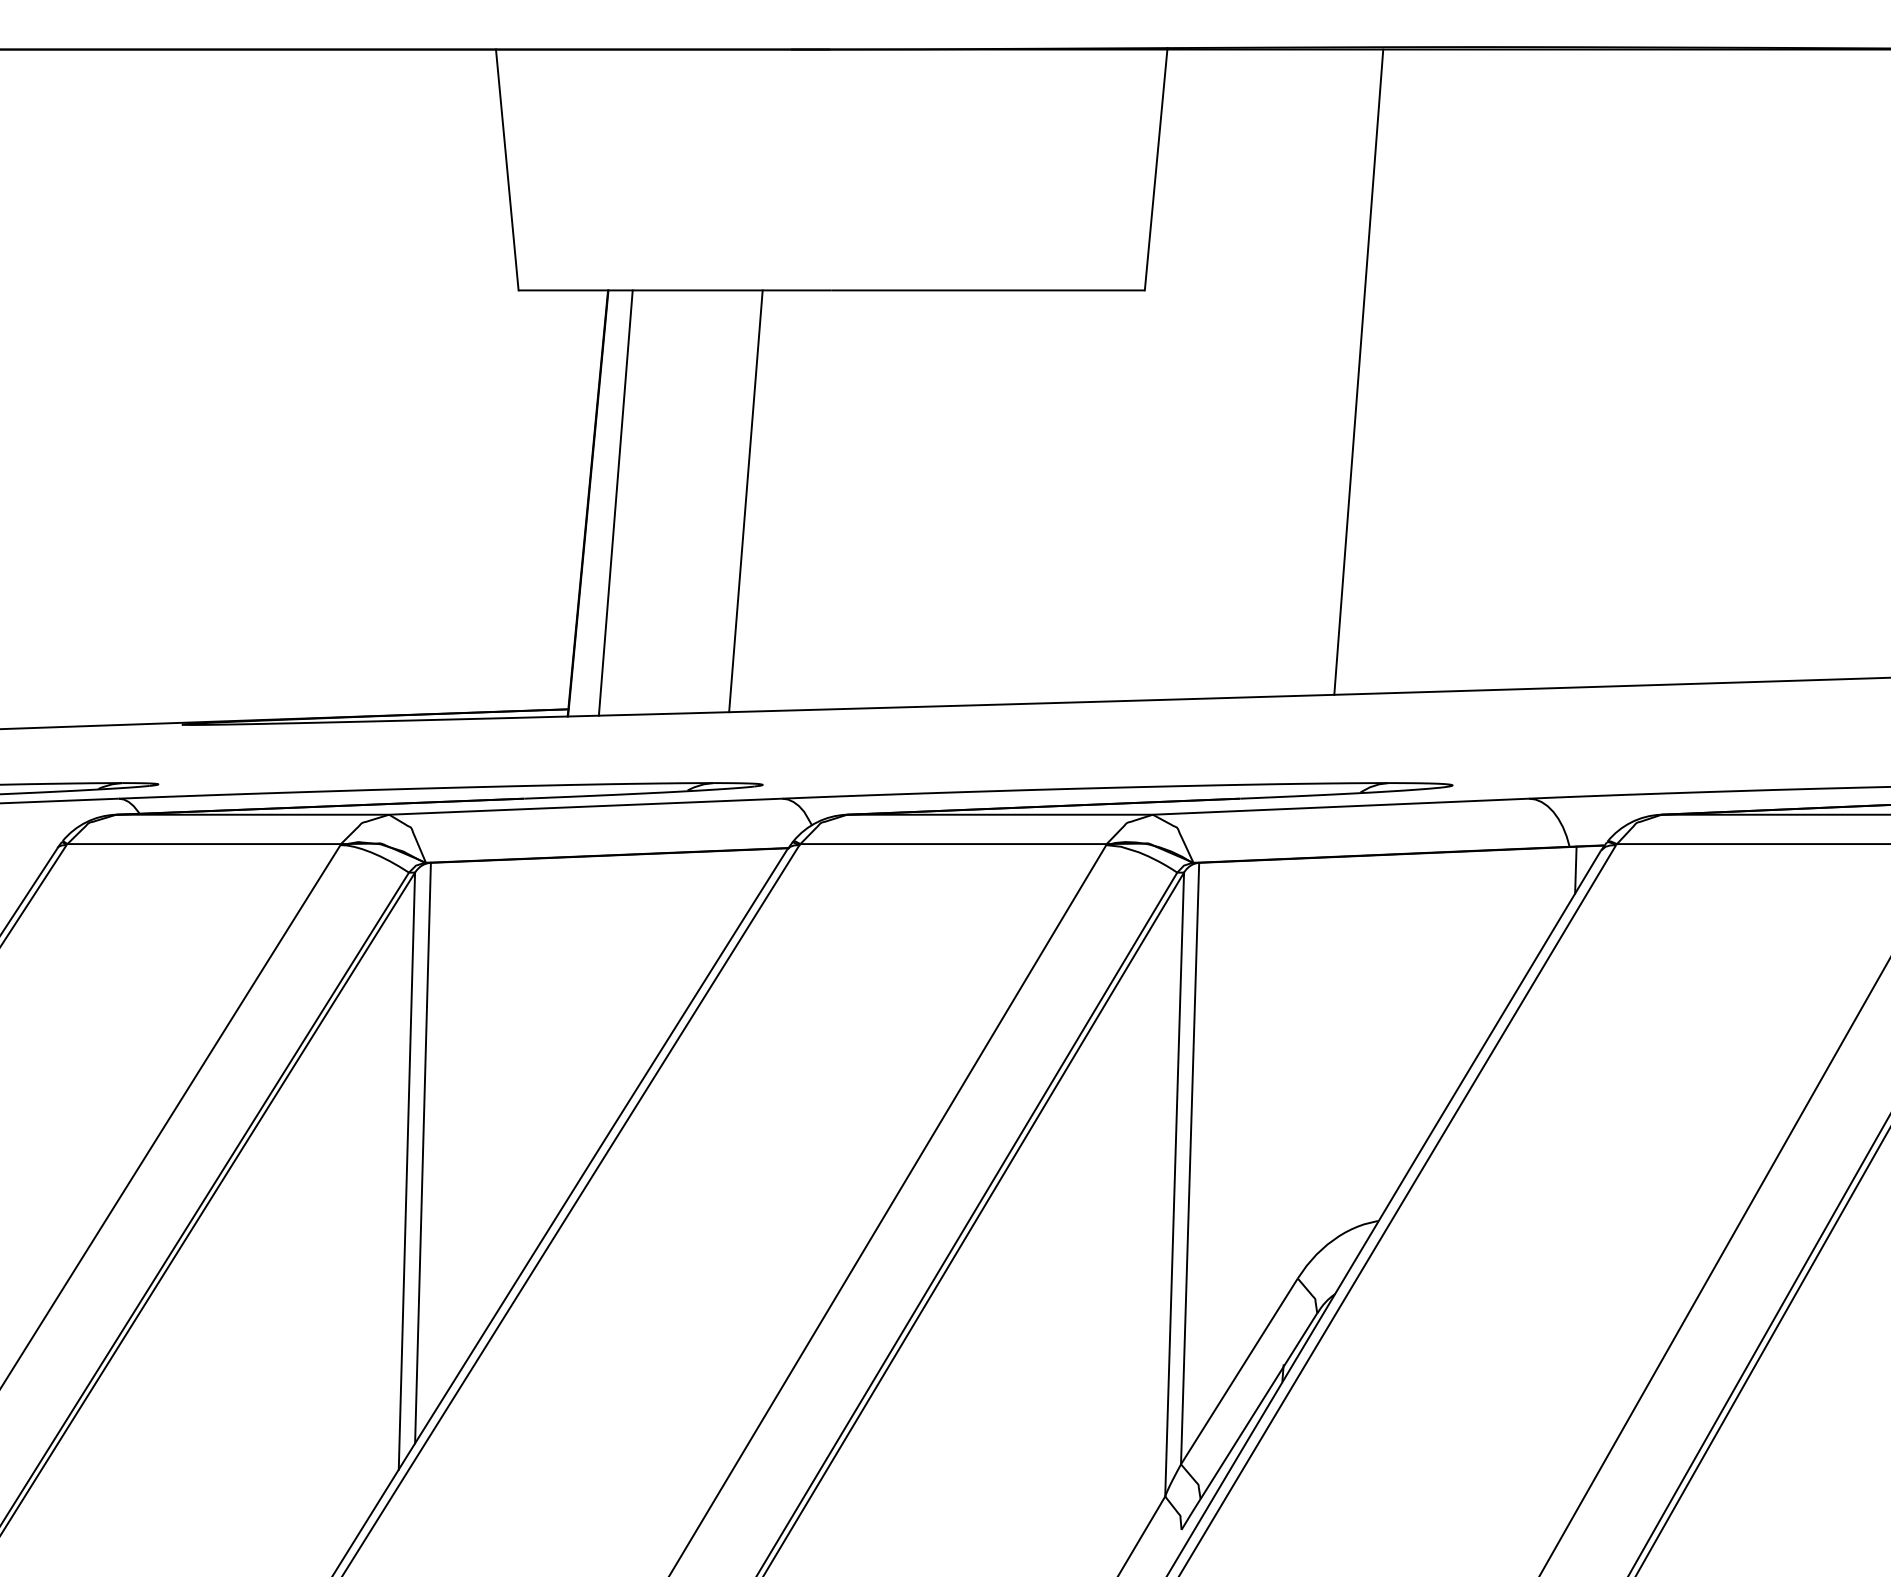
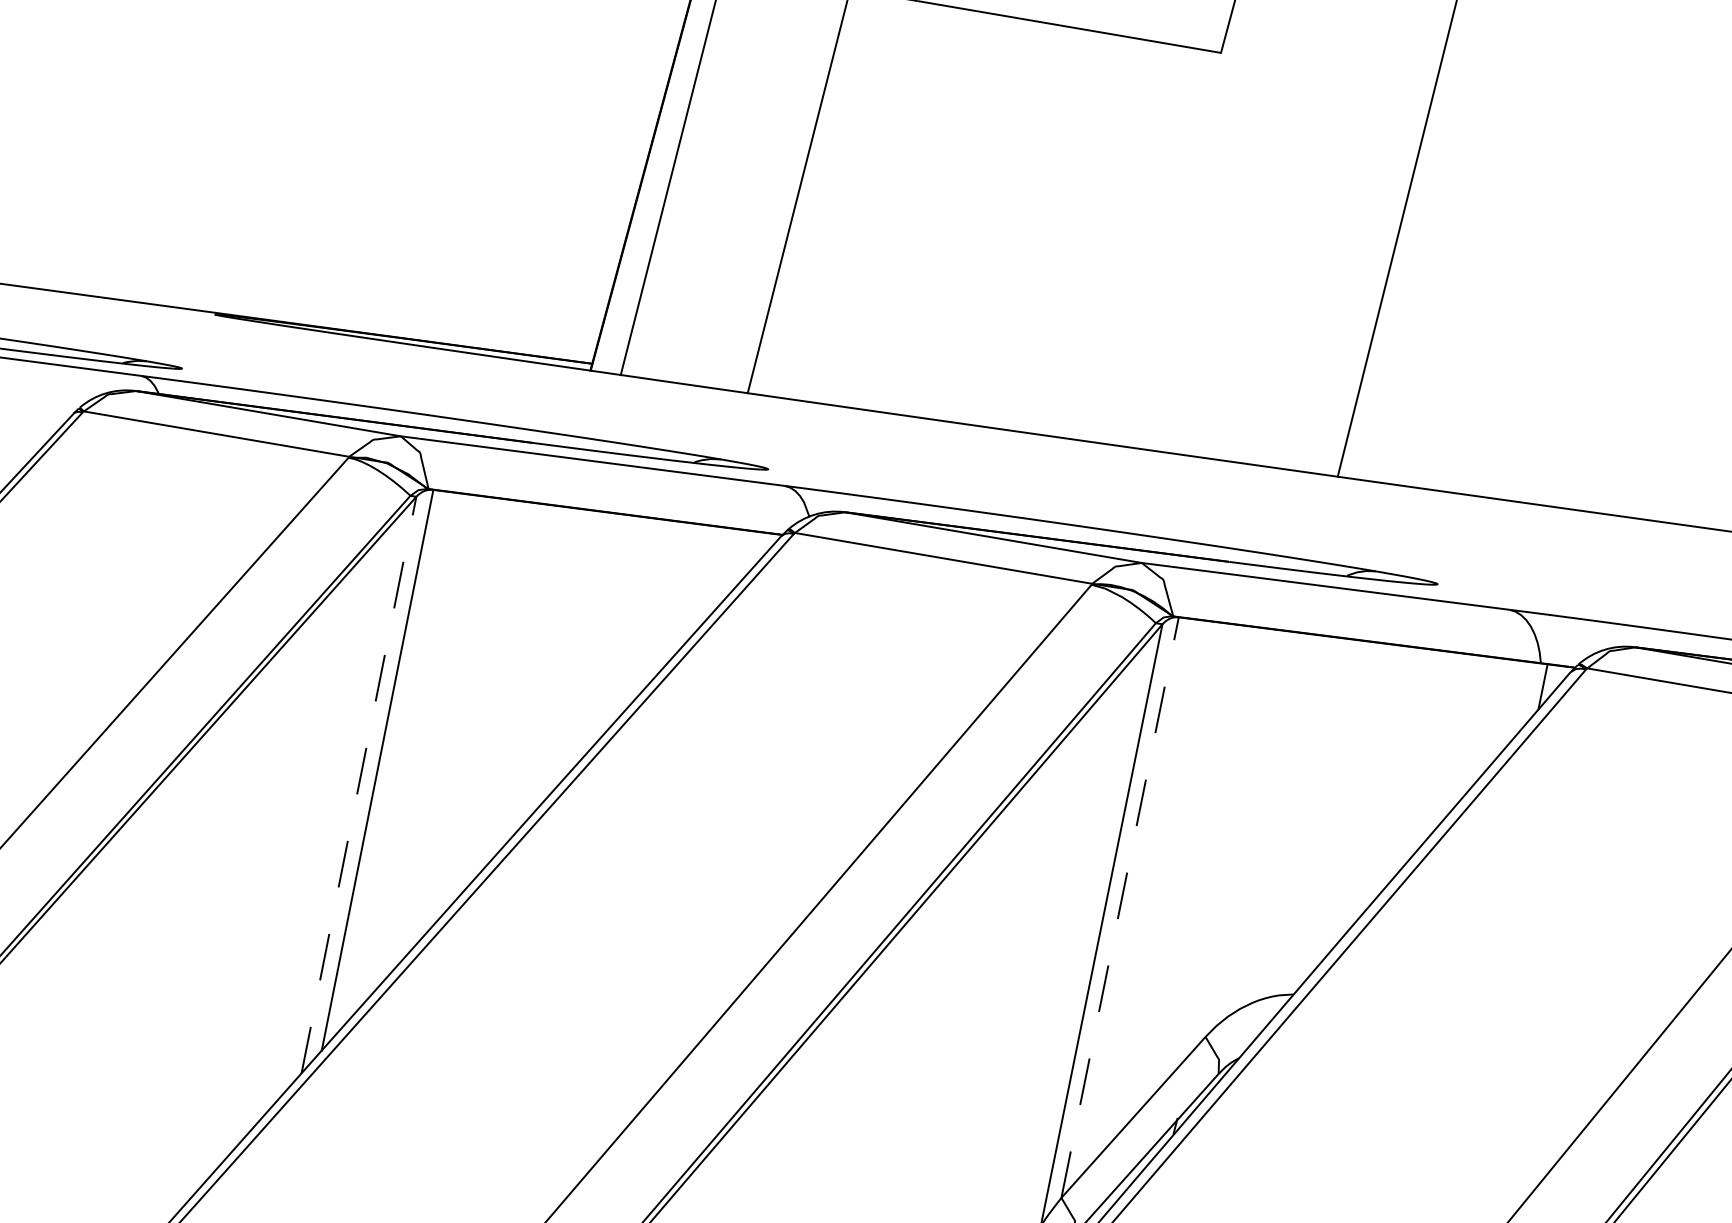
line: (1190, 1163) -> (1120, 907), solid -> dashed
line: (406, 1171) -> (358, 785), solid -> dashed

